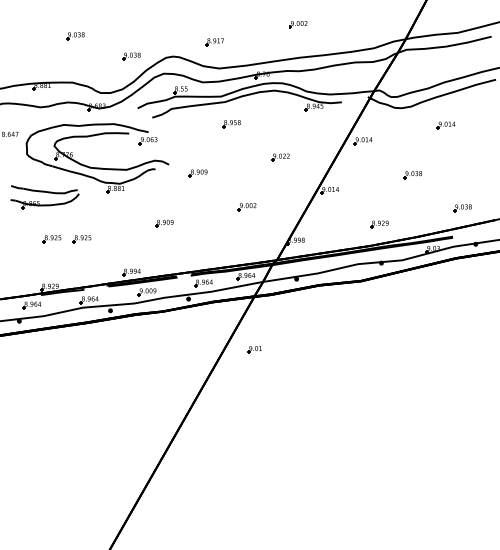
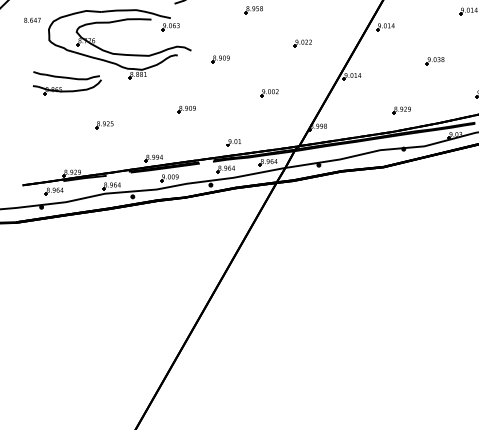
part: (51, 239) -> (73, 125), removed
part: (254, 349) -> (233, 142), moved

